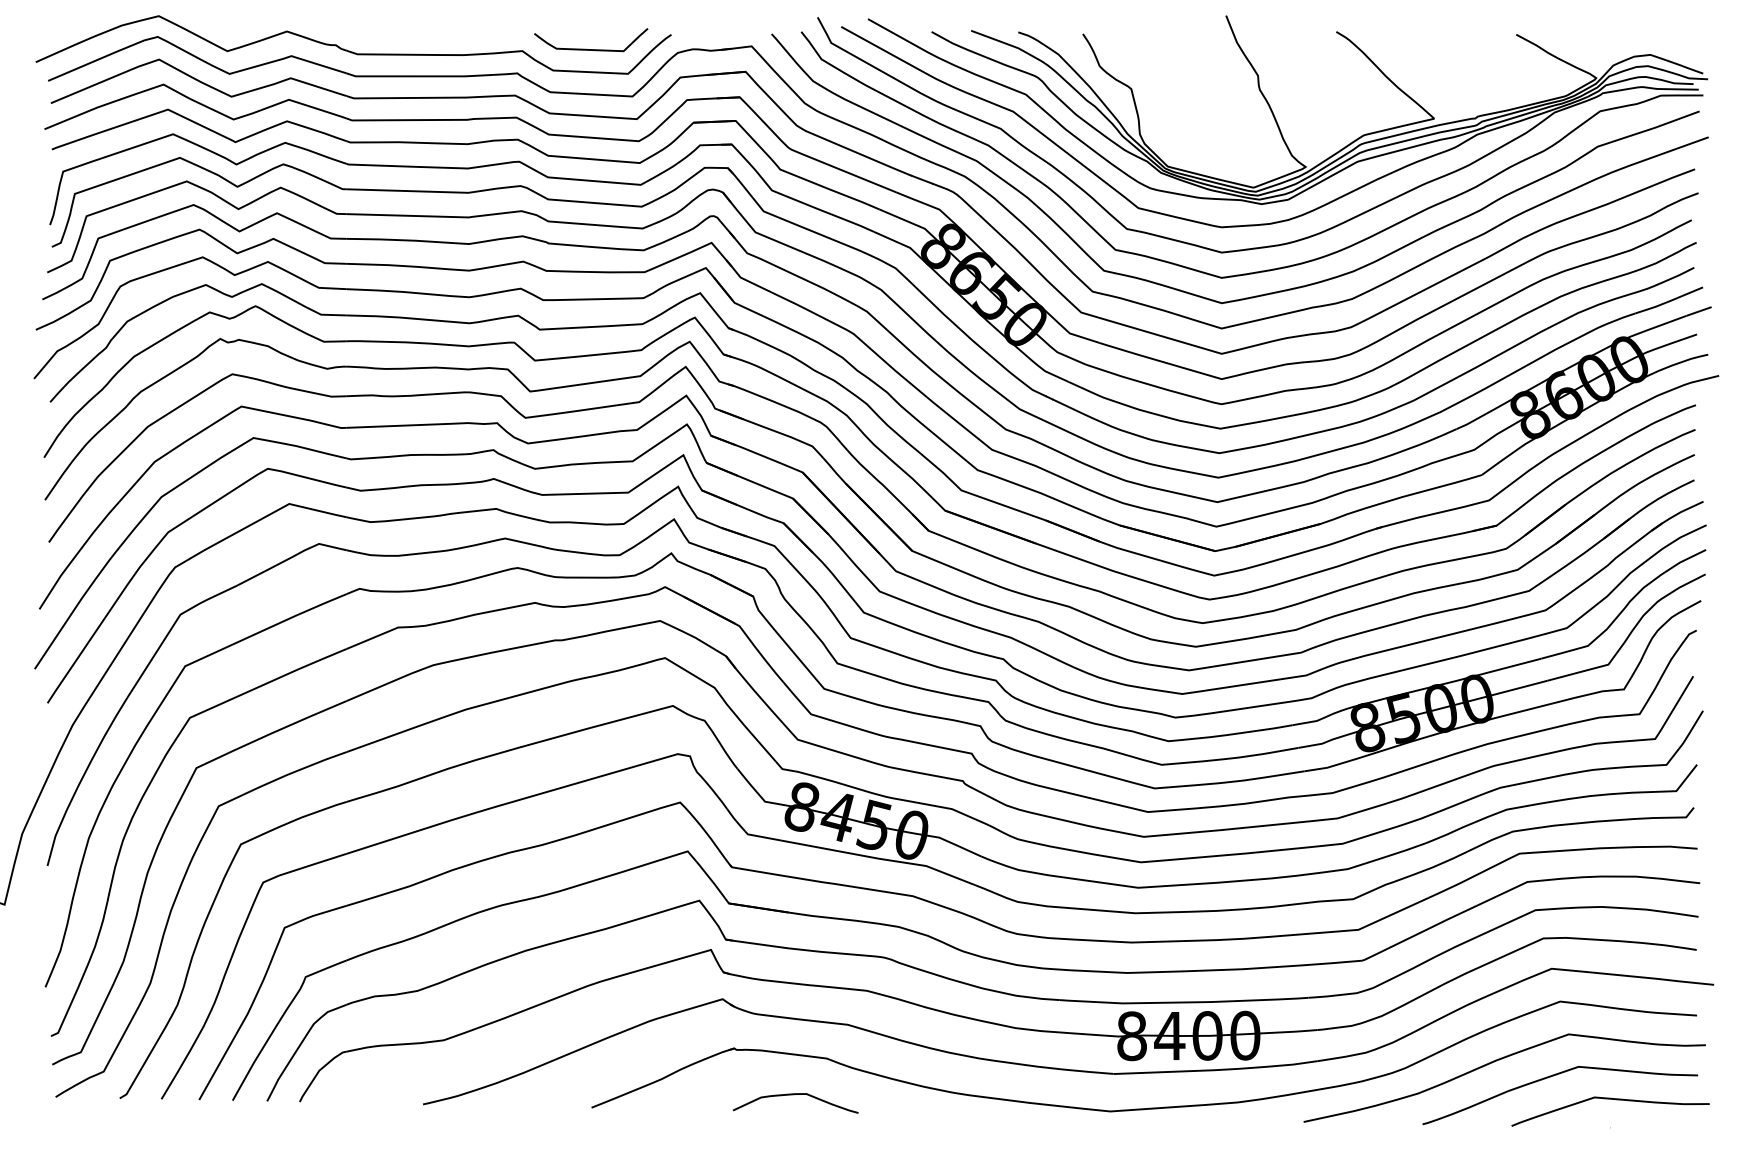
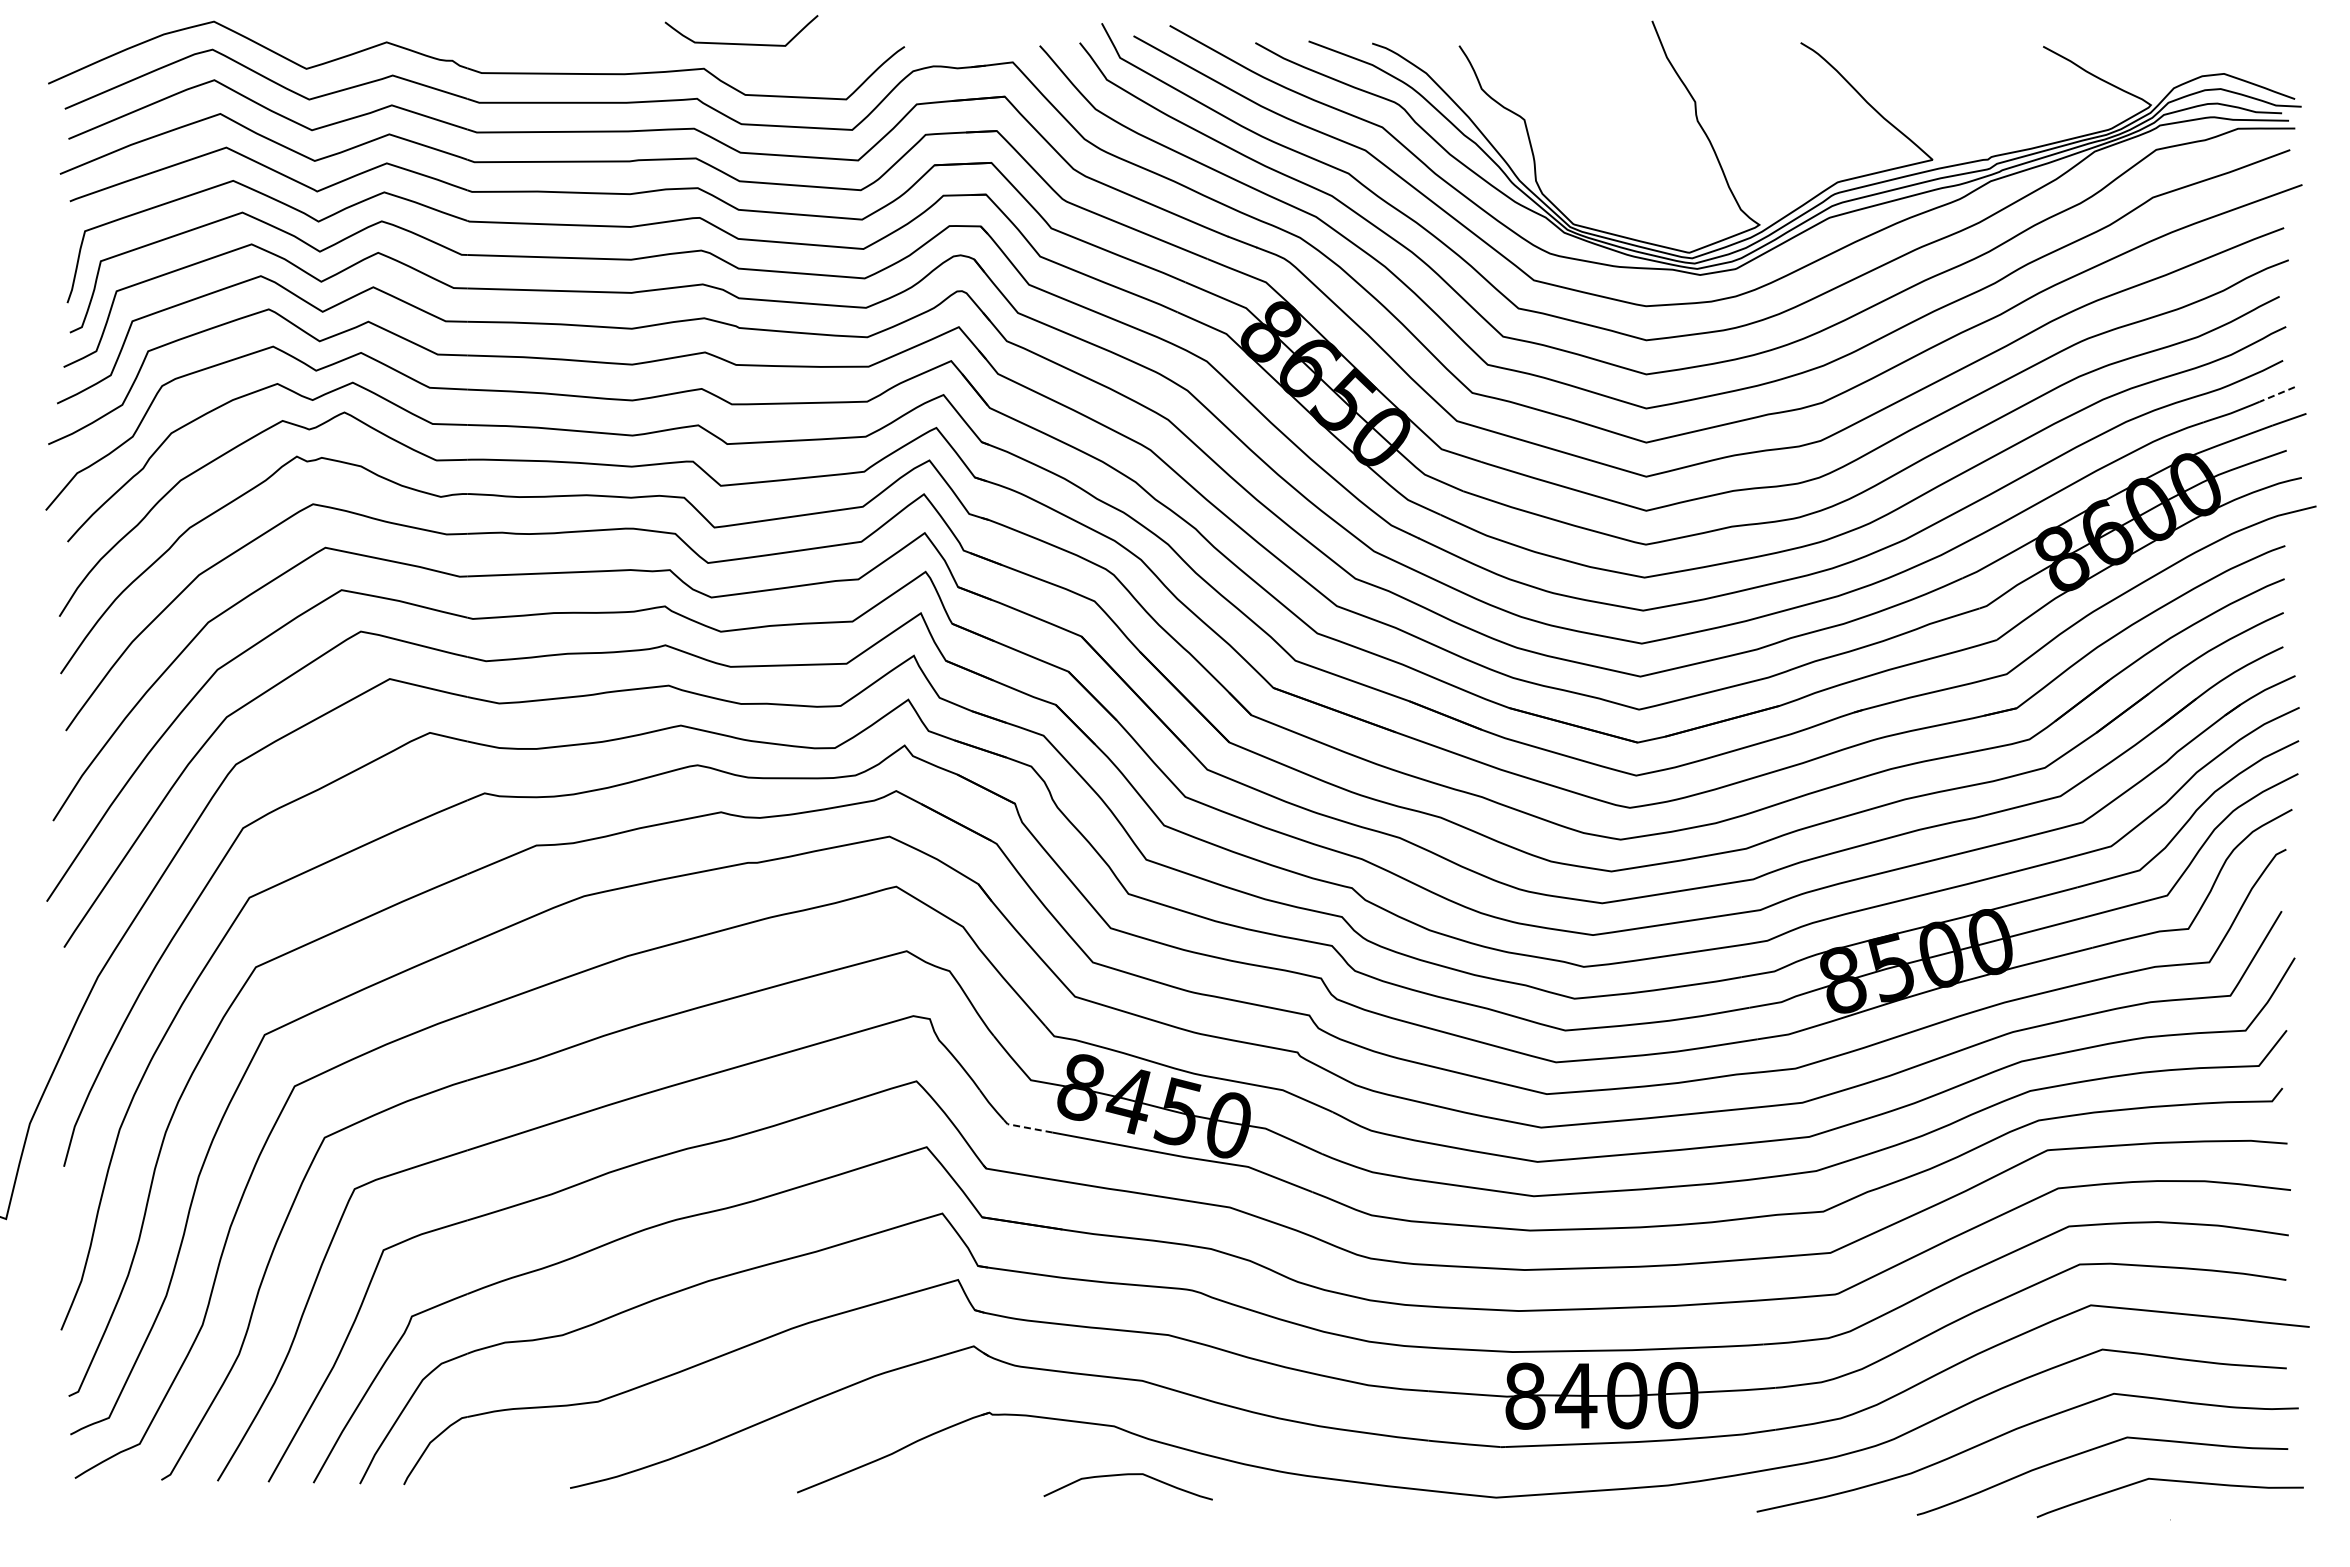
curve: (591, 49) -> (741, 43), moved
line: (1689, 292) -> (2276, 394), solid -> dashed
line: (761, 836) -> (1026, 1127), solid -> dashed
curve: (795, 1095) -> (1127, 1475), moved

